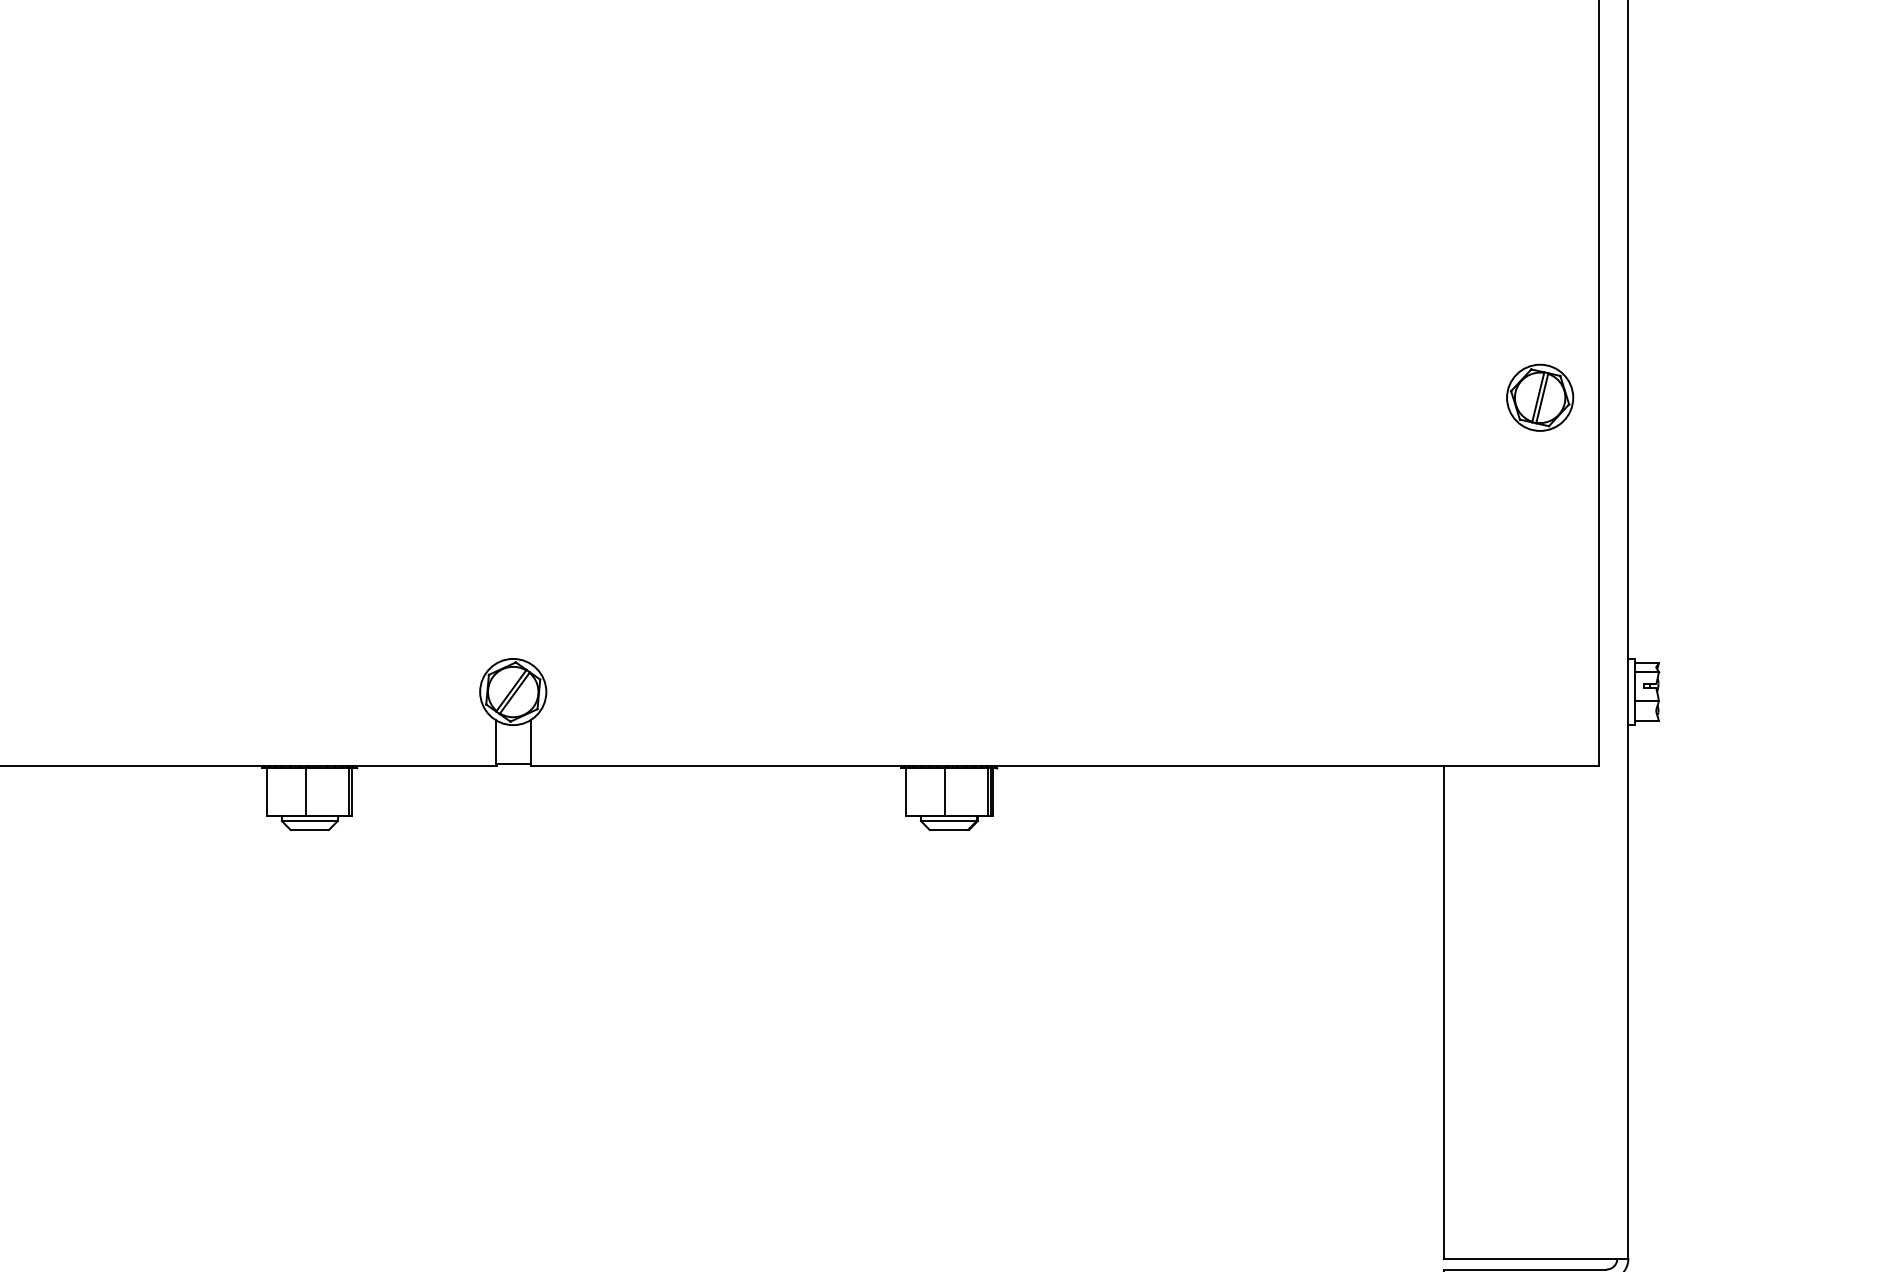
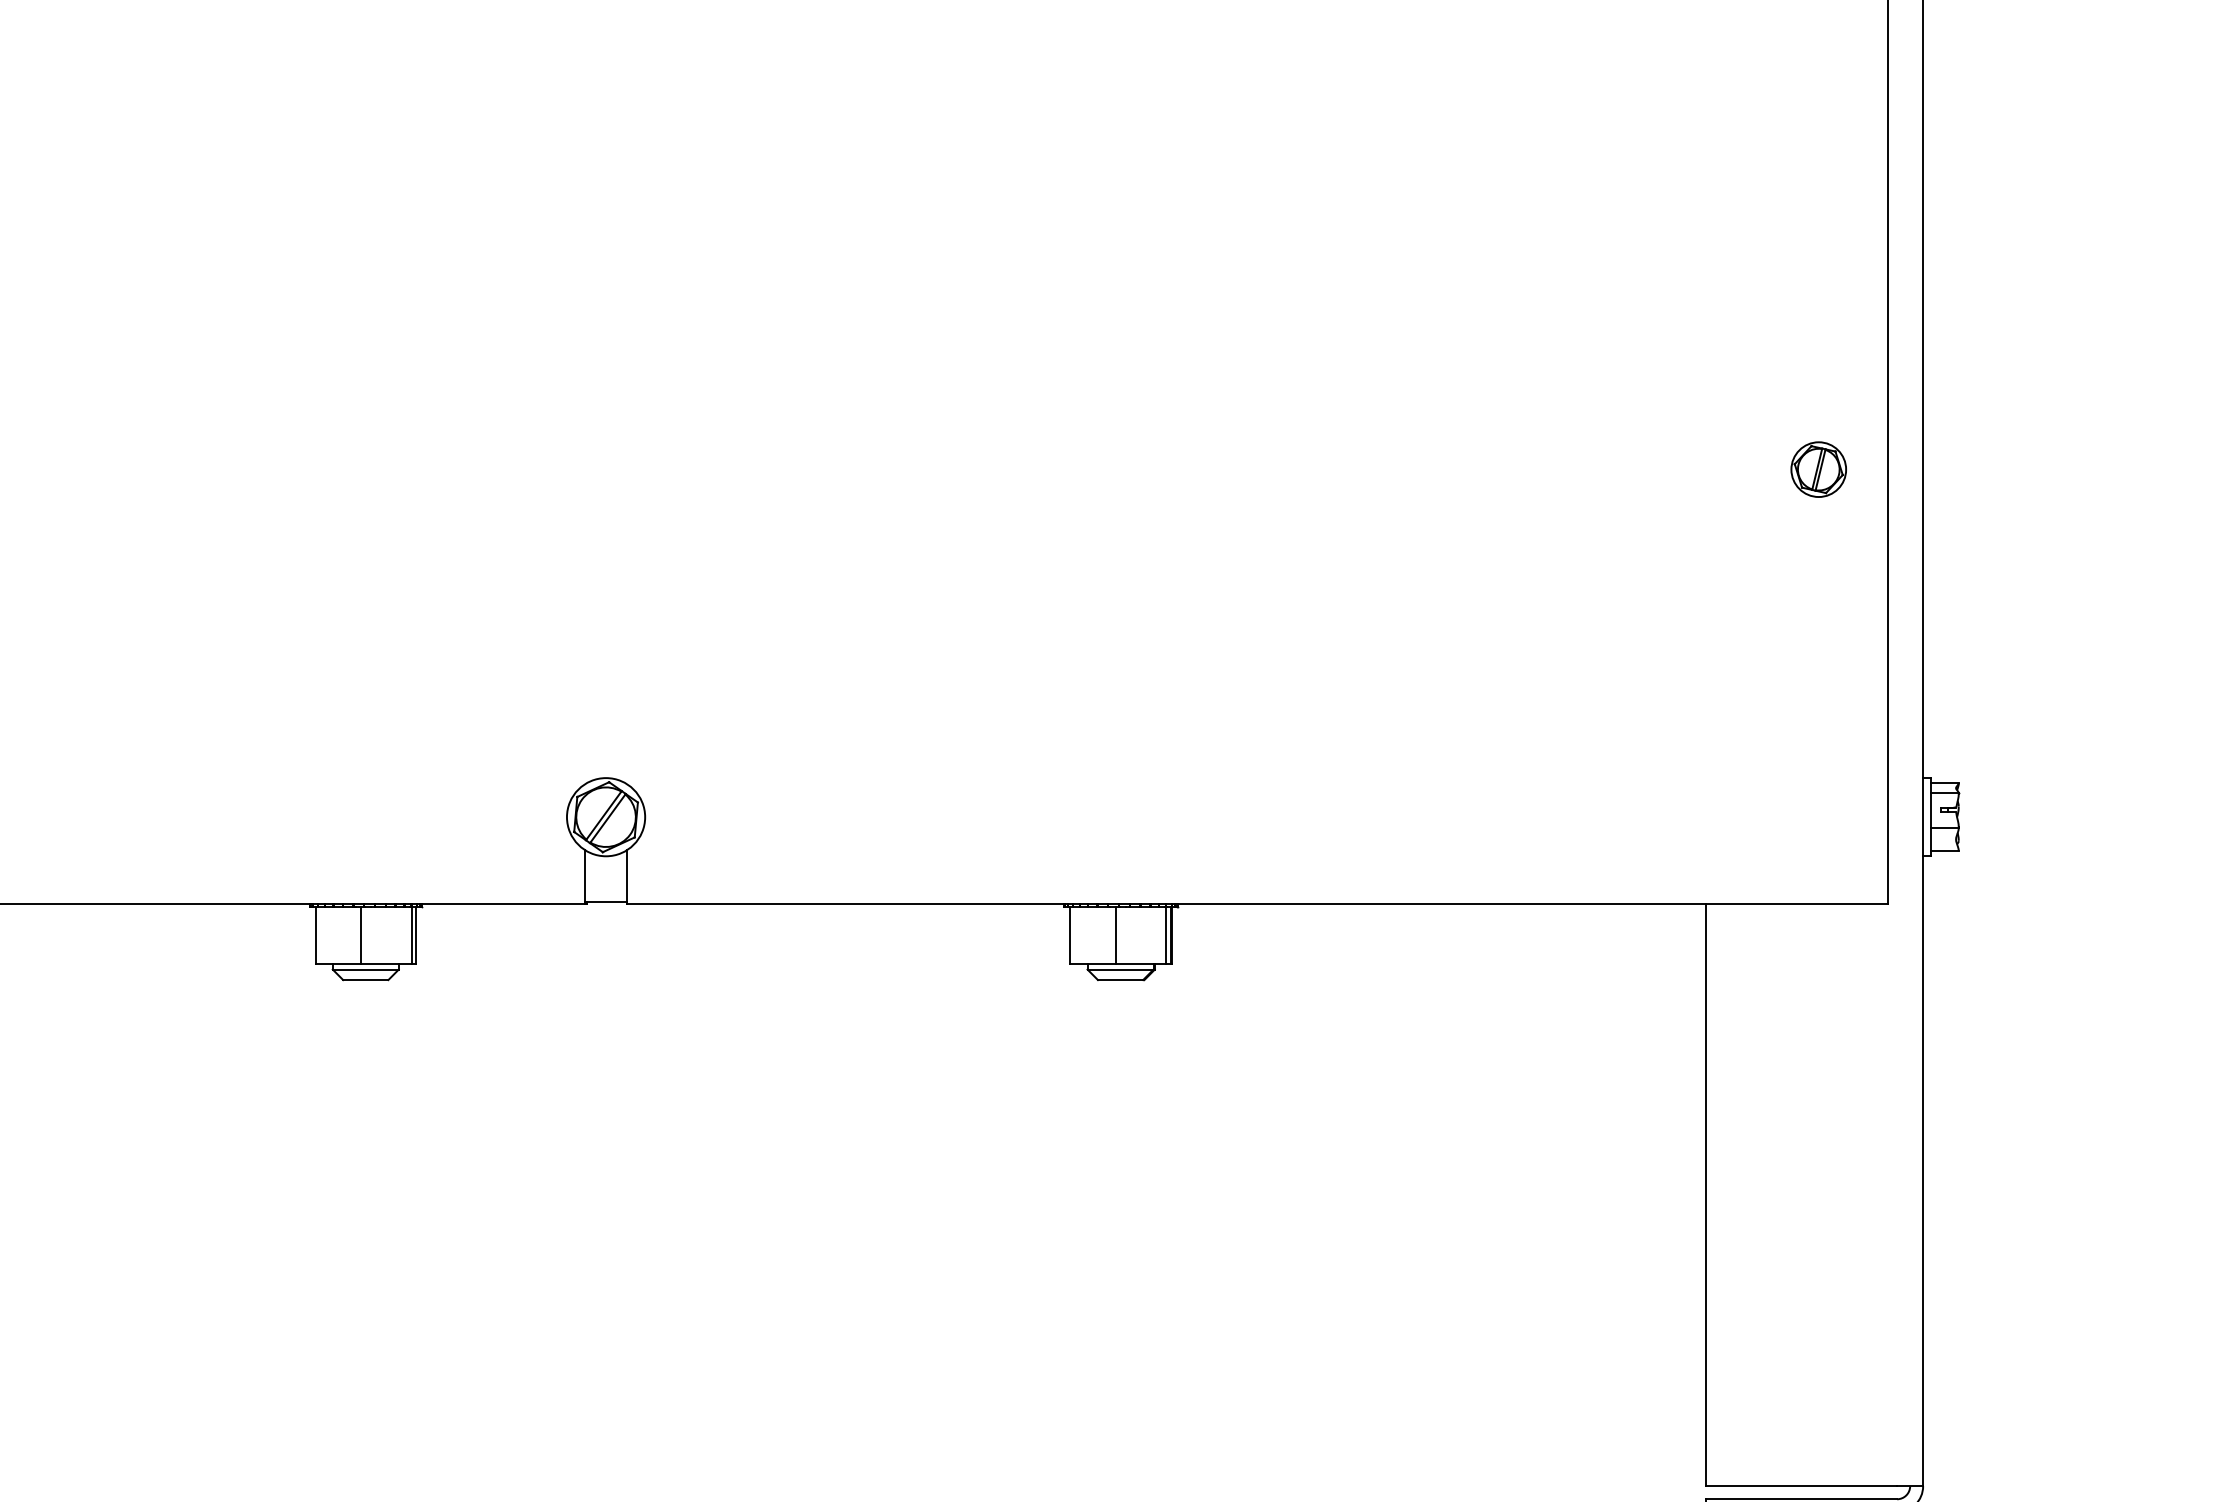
part: (1539, 397) -> (1818, 469), size x0.7

